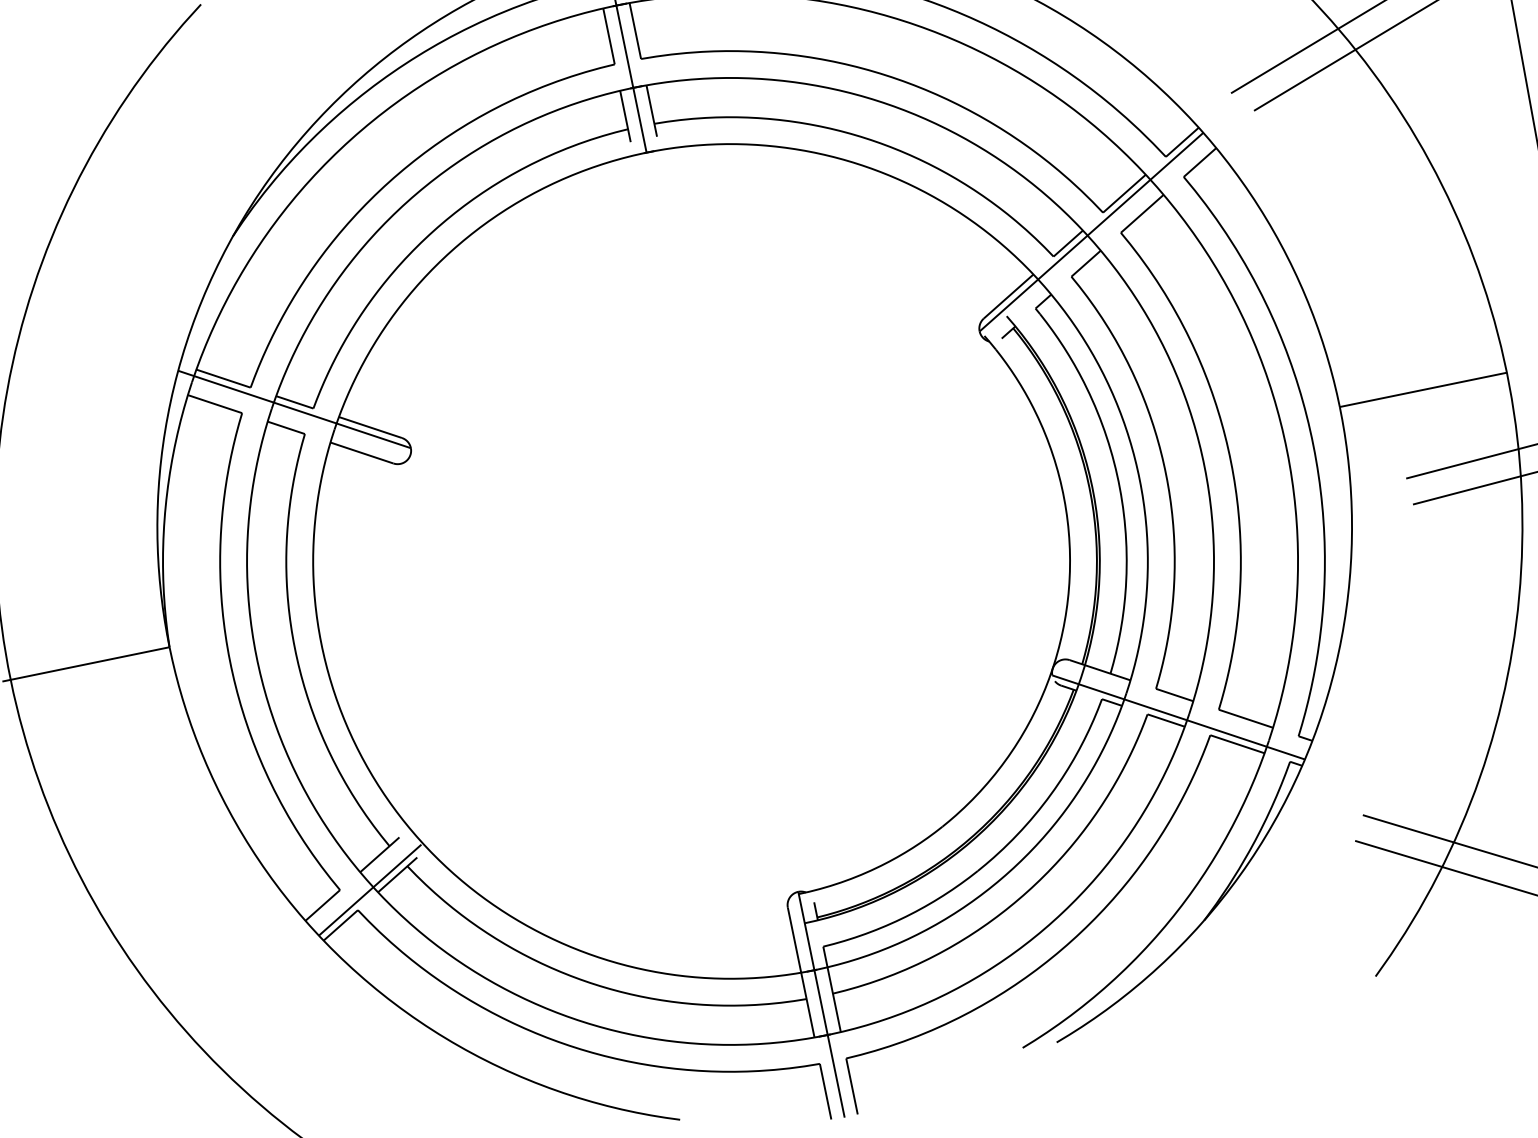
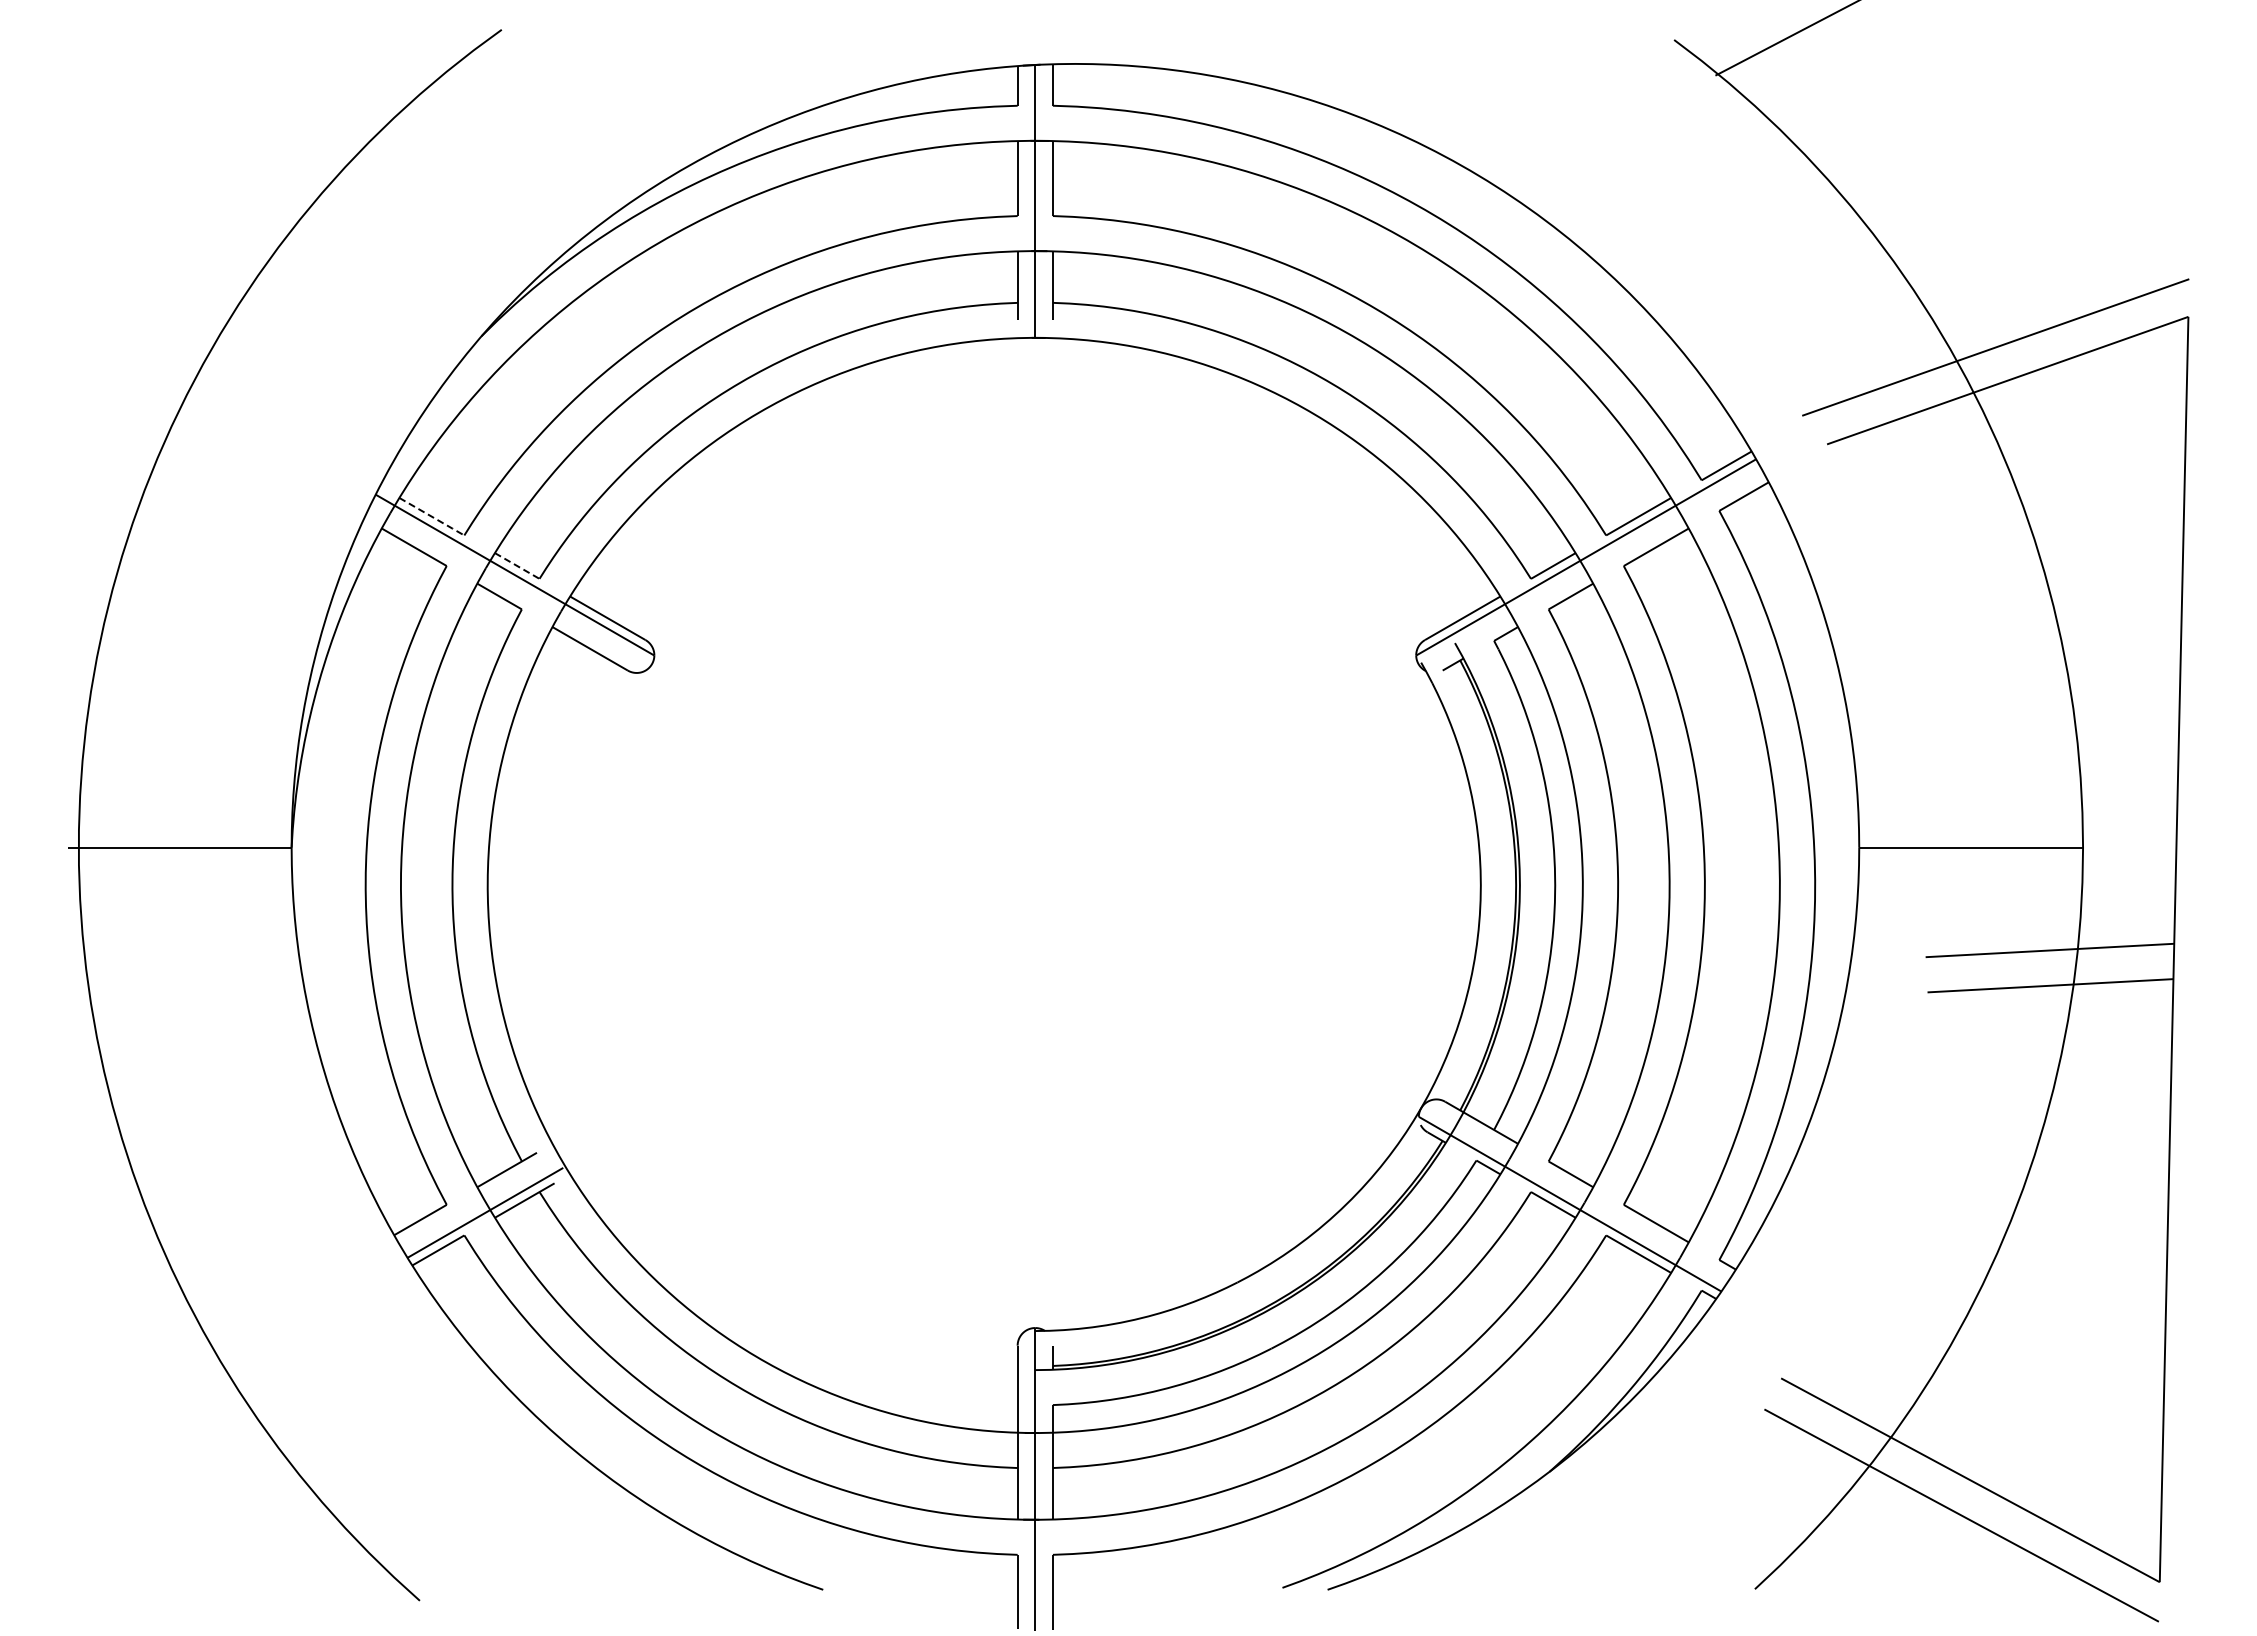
line: (223, 378) -> (432, 516), solid -> dashed
line: (294, 401) -> (517, 565), solid -> dashed

